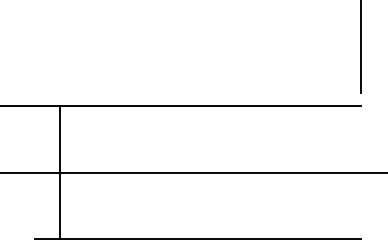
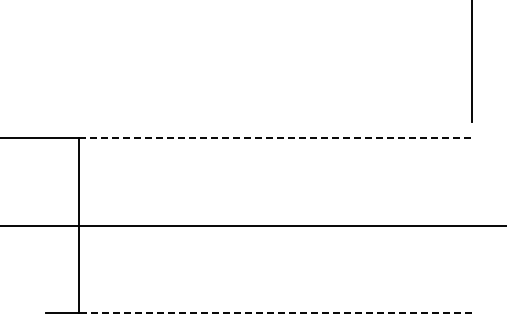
line: (210, 105) -> (275, 138), solid -> dashed
line: (210, 239) -> (274, 313), solid -> dashed

